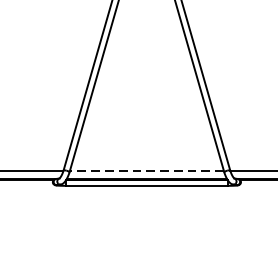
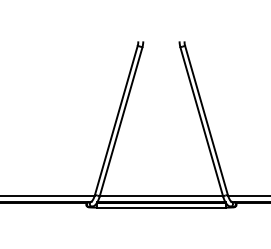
line: (147, 170) -> (161, 195), dashed -> solid

